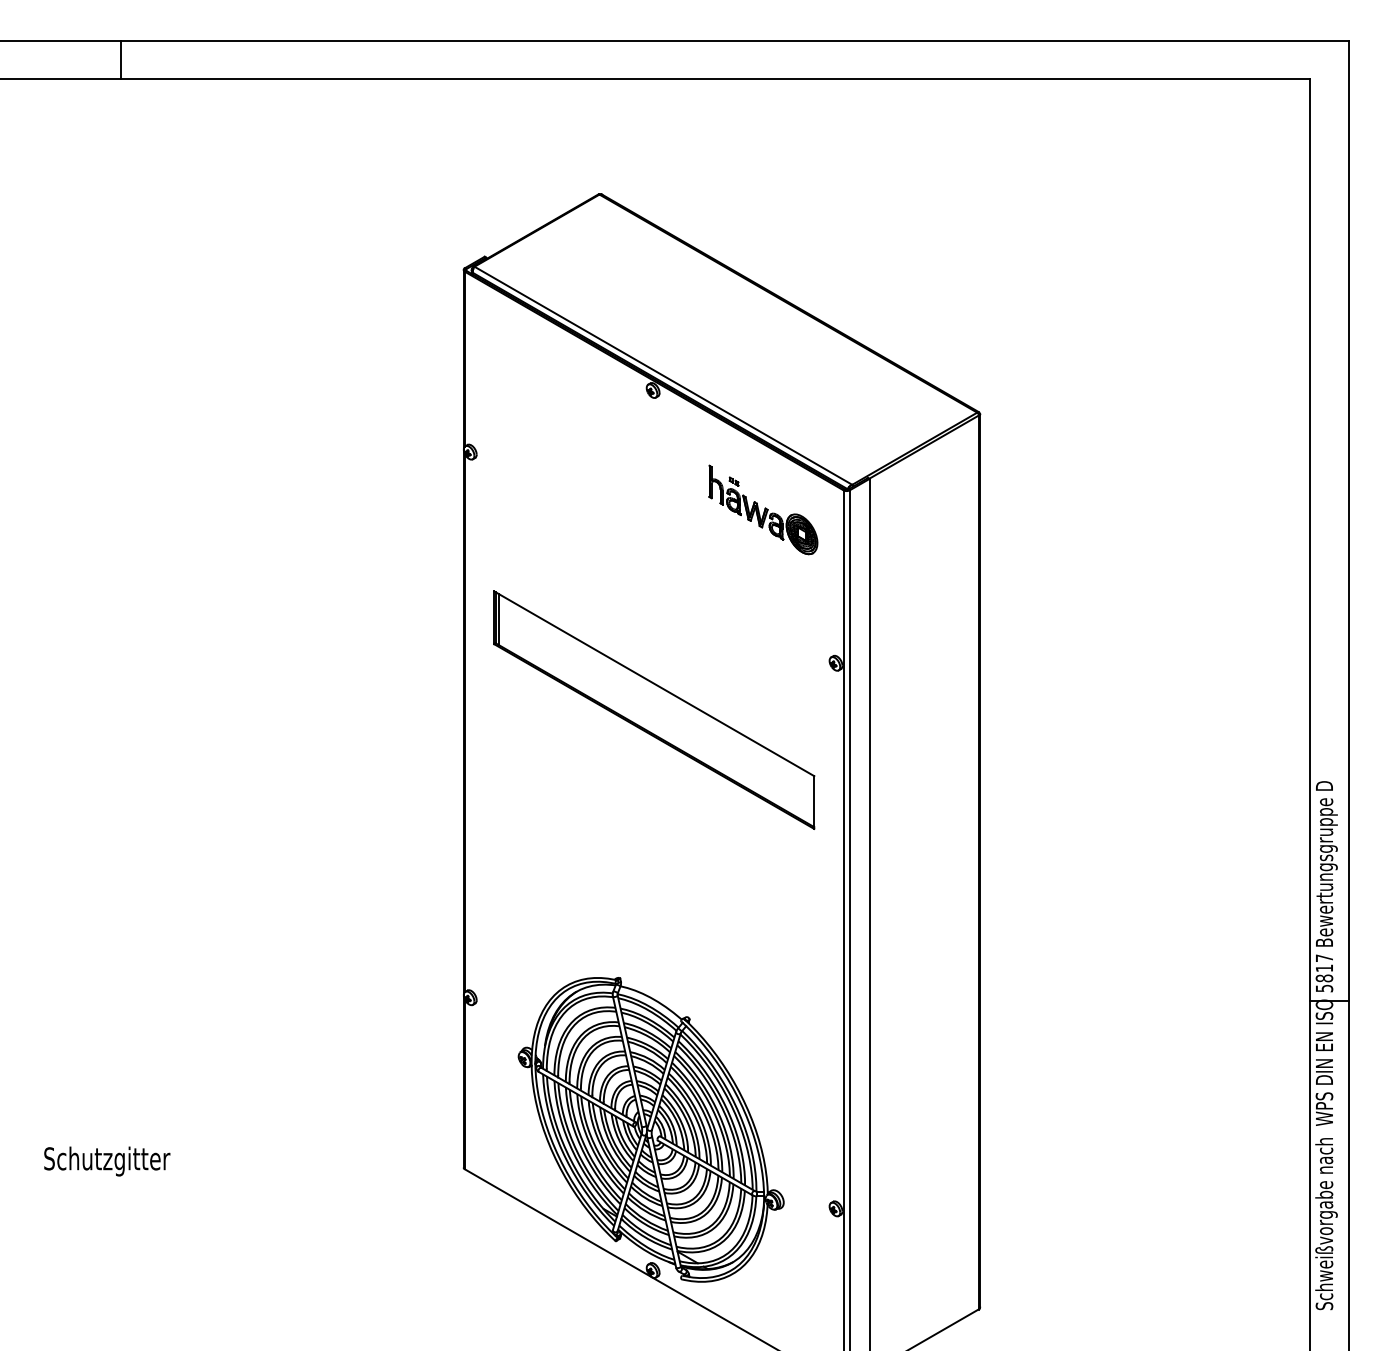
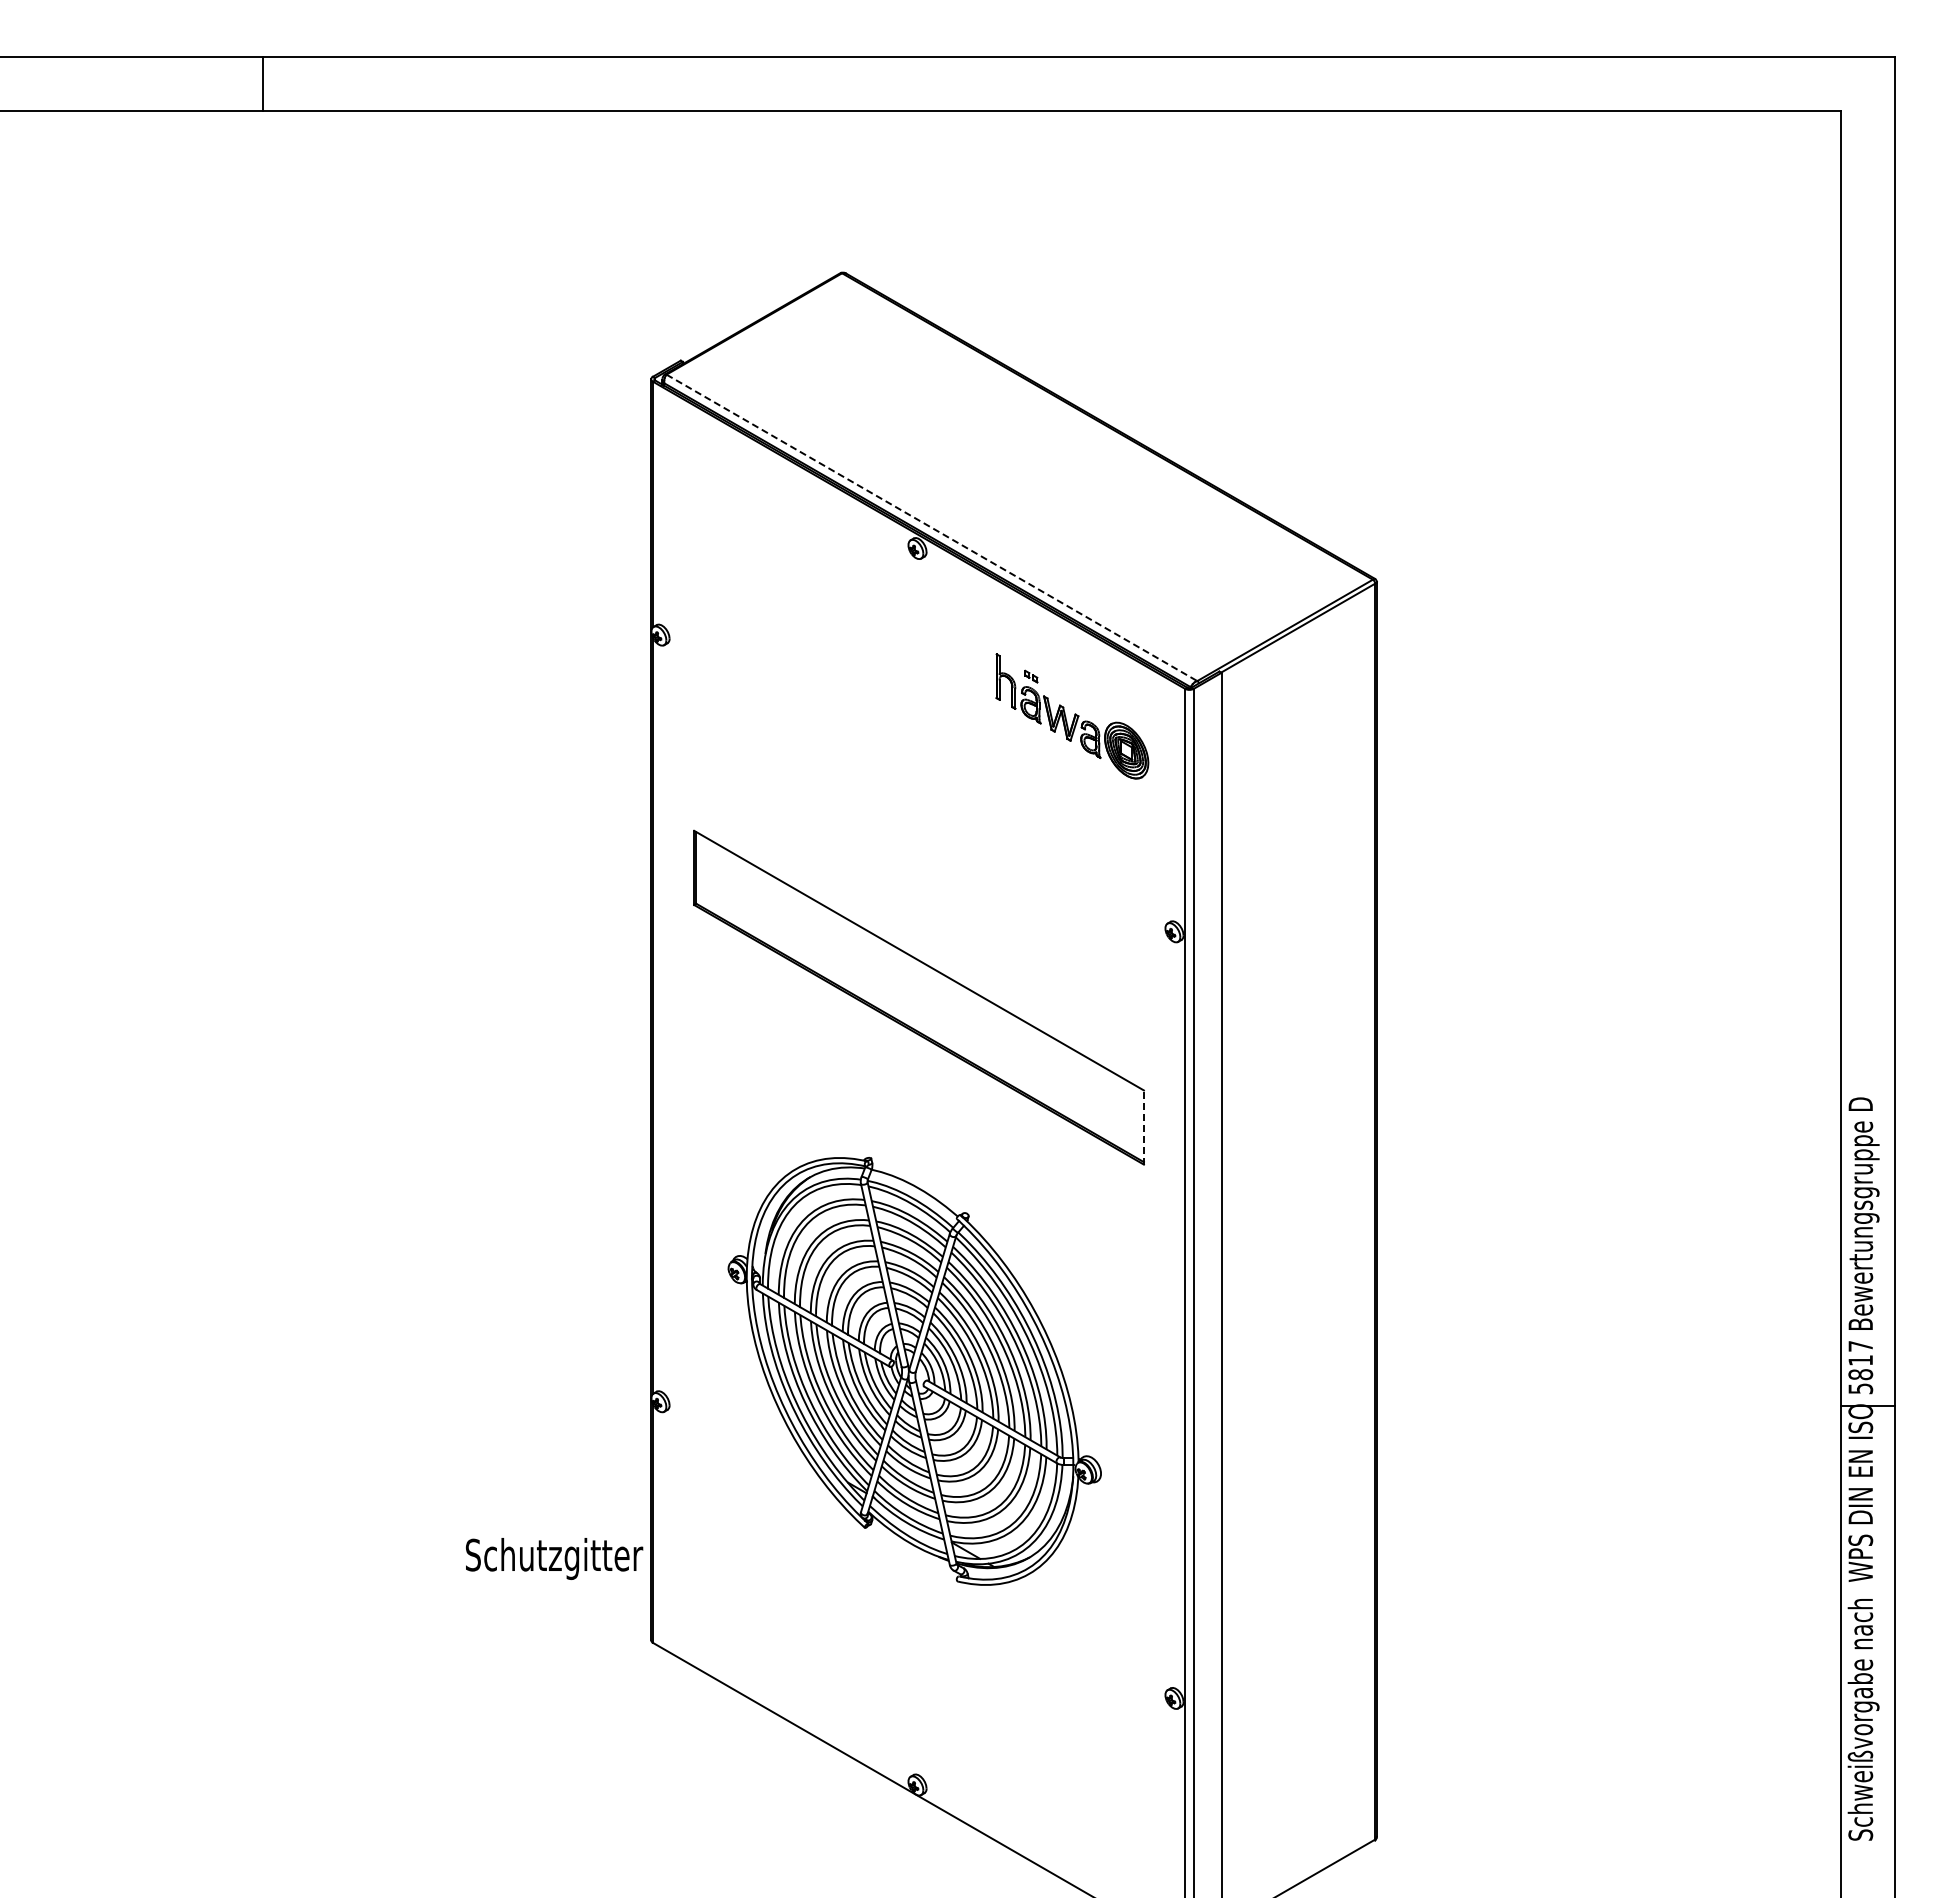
line: (120, 59) -> (263, 83), moved
line: (663, 376) -> (932, 528), solid -> dashed
line: (498, 619) -> (700, 870), removed
line: (813, 802) -> (1143, 1127), solid -> dashed
part: (651, 1129) -> (914, 1371), moved
text: (107, 1161) -> (554, 1558), moved

